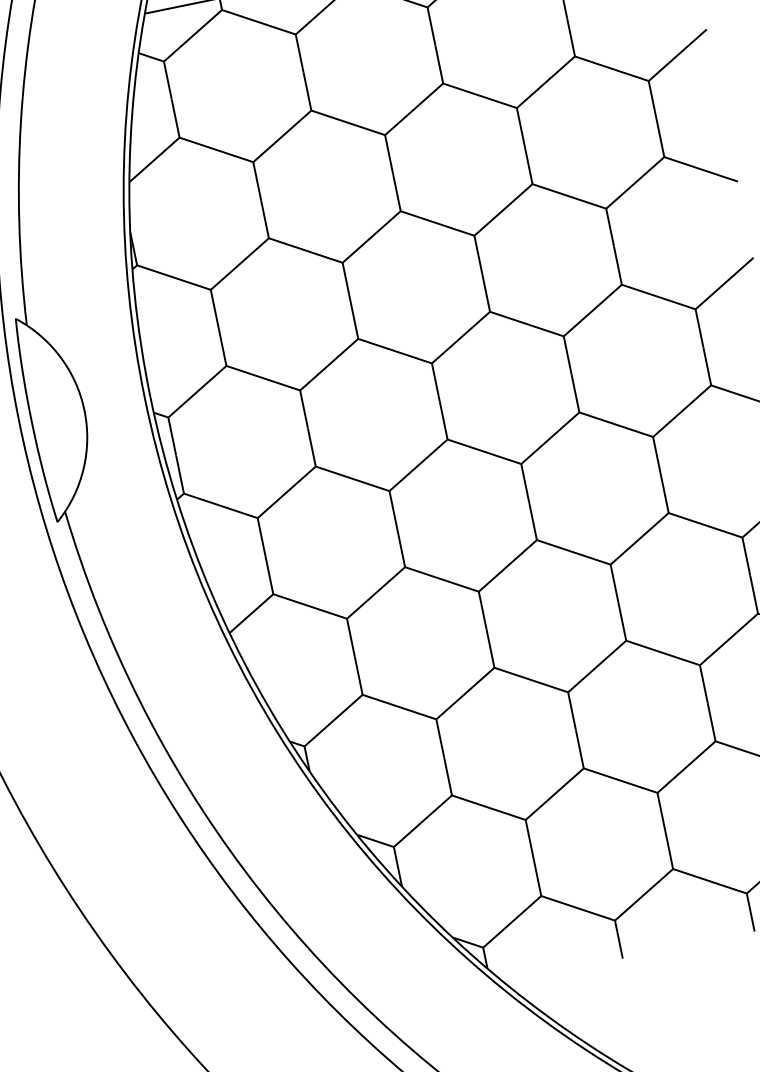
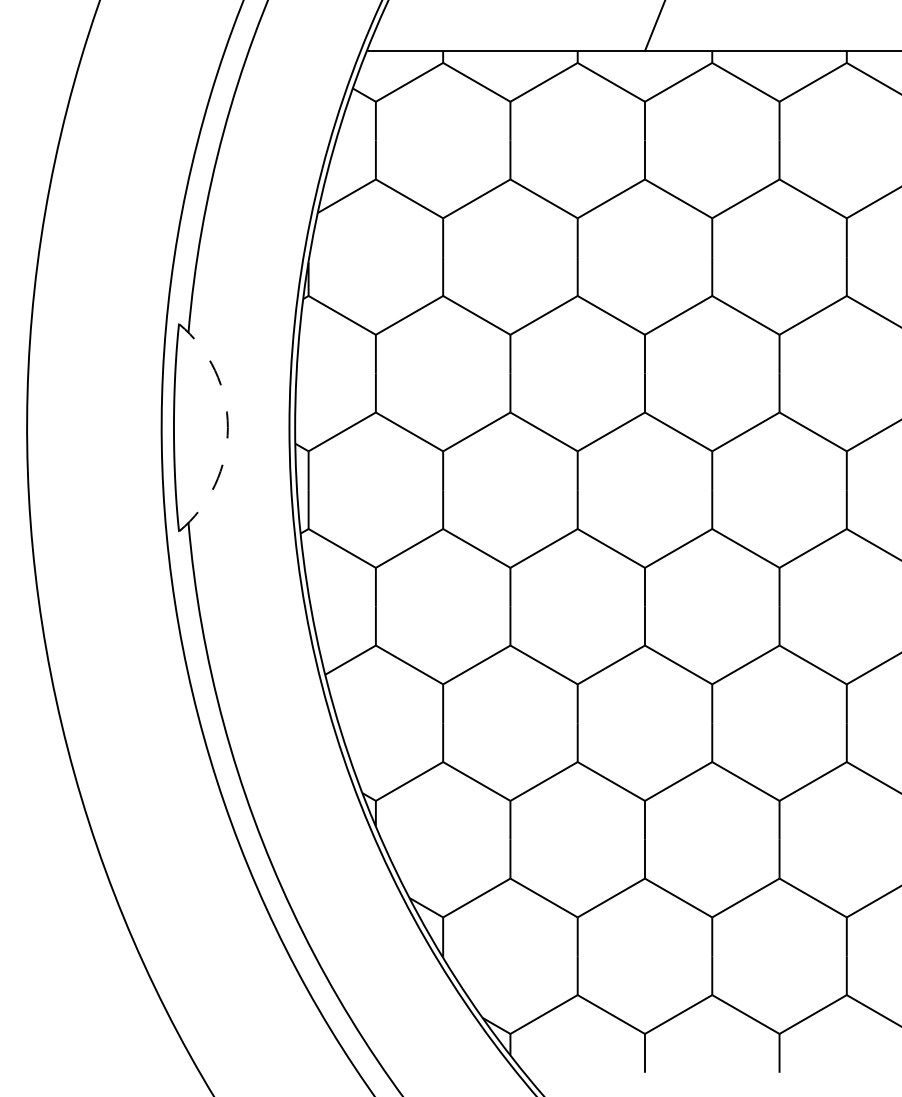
arc: (84, 410) -> (227, 427), solid -> dashed

